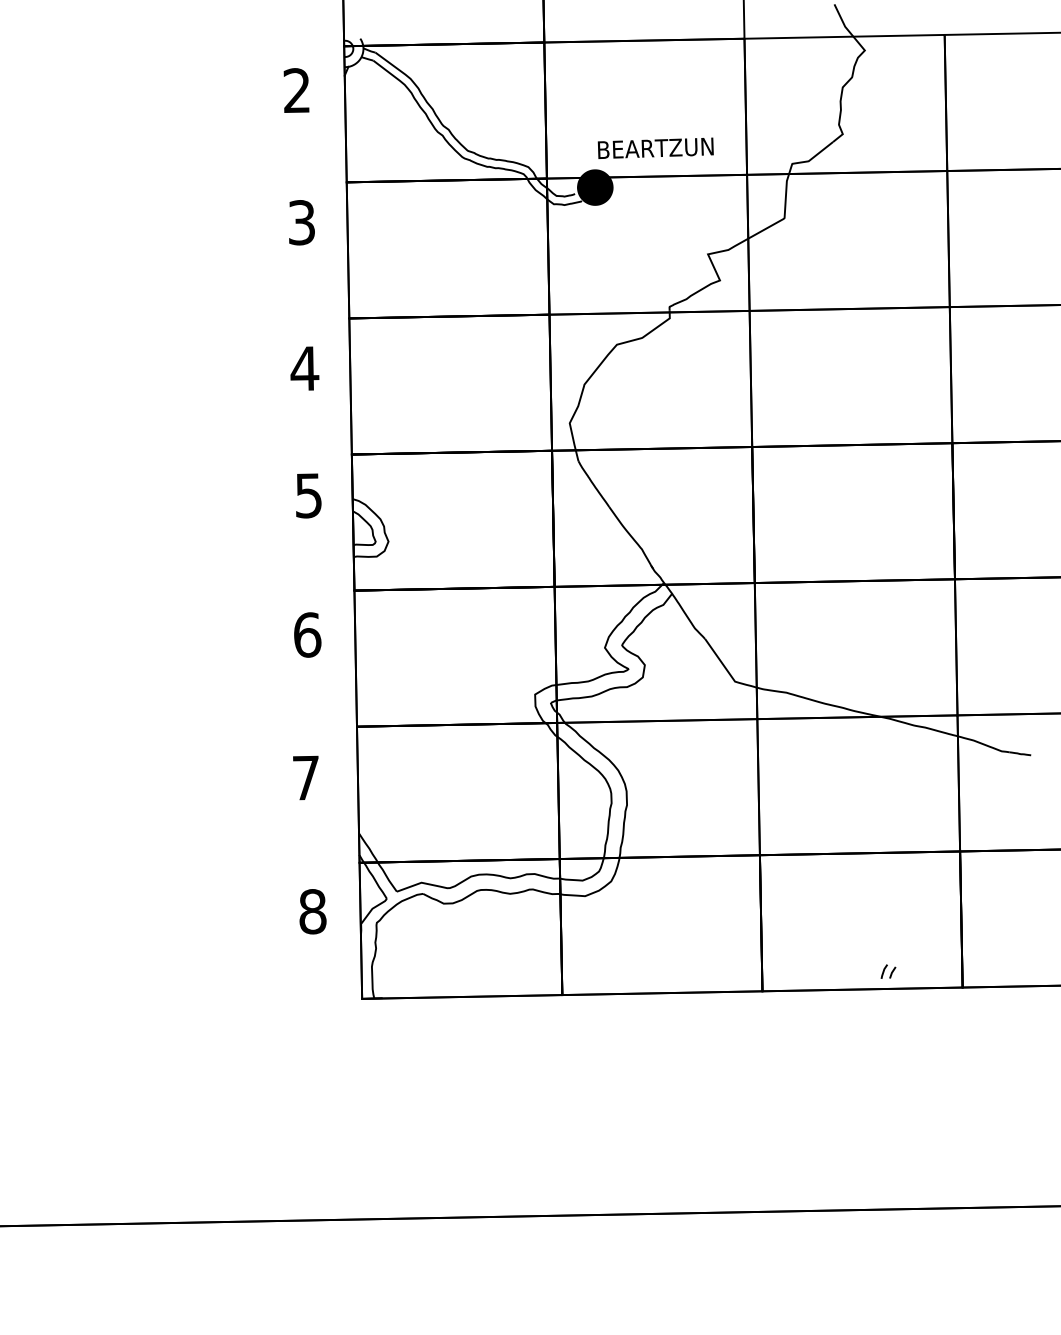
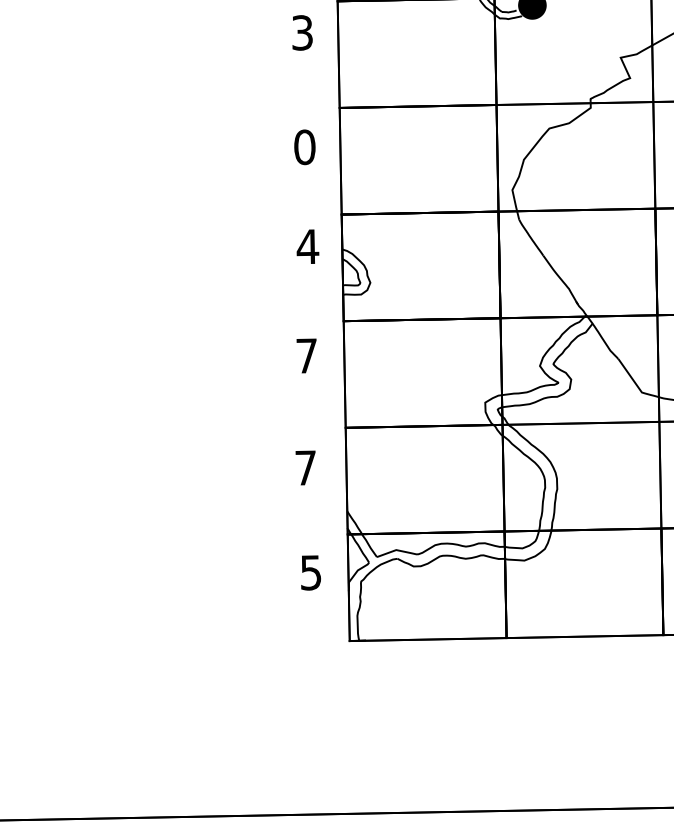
text: (304, 368) -> (304, 147), 4 -> 0
text: (308, 495) -> (307, 246), 5 -> 4
text: (307, 634) -> (306, 355), 6 -> 7
text: (312, 911) -> (310, 572), 8 -> 5

